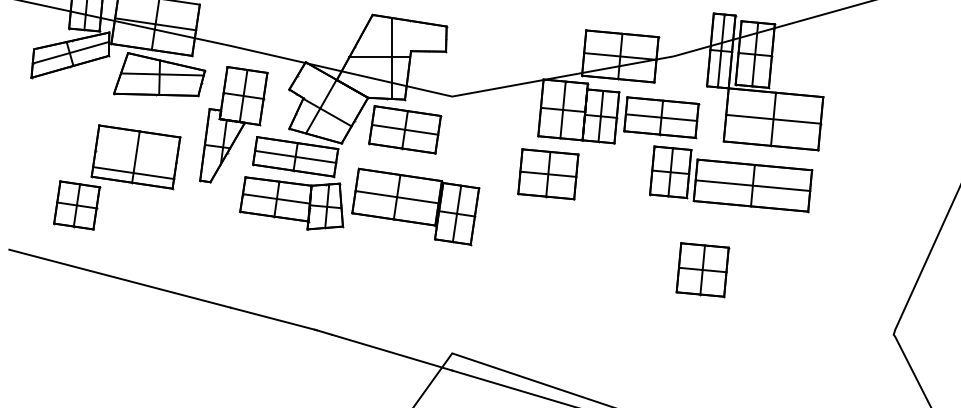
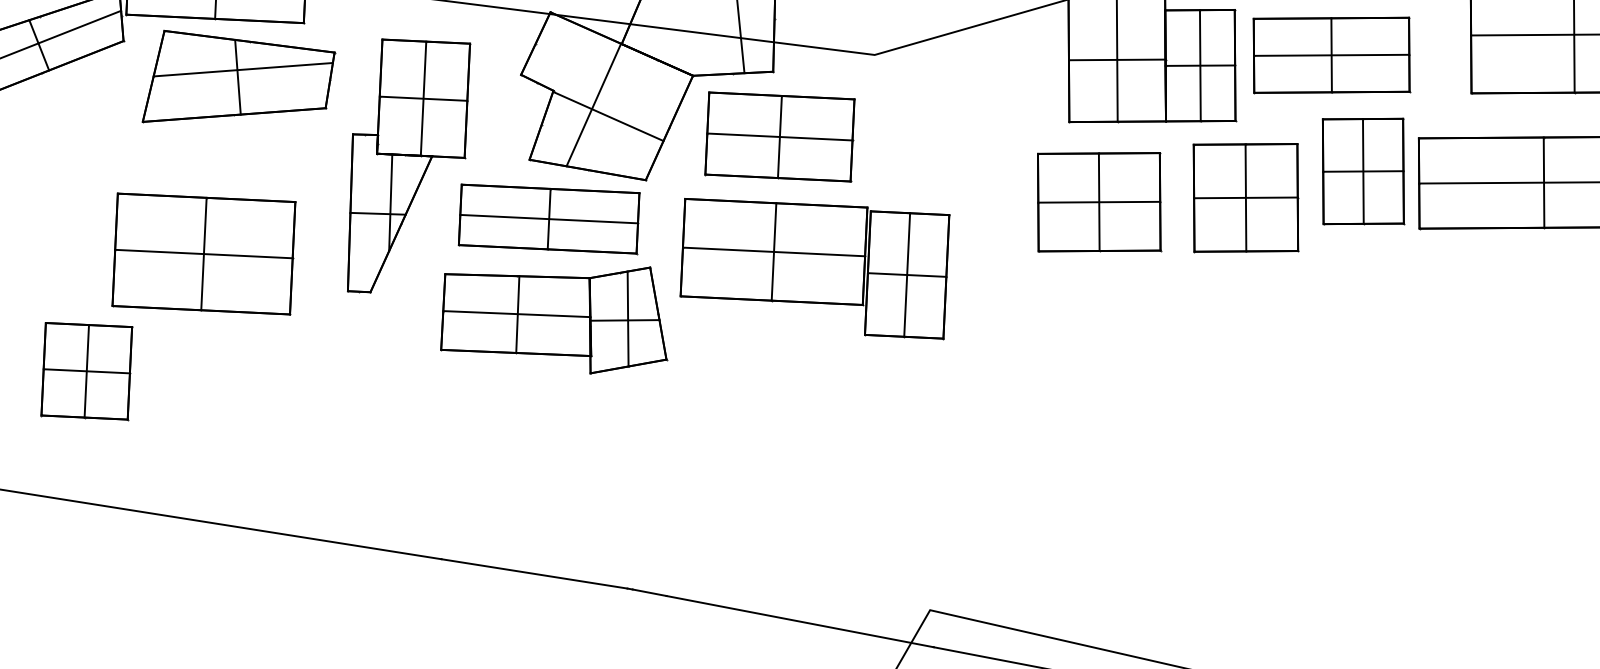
line: (133, 173) -> (203, 255), moved
part: (415, 206) -> (815, 268), moved
part: (702, 270) -> (1245, 198), moved

